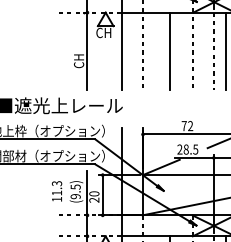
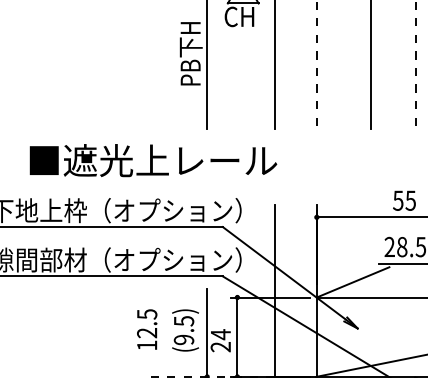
text: (79, 51) -> (191, 53), CH -> PB下H
text: (187, 126) -> (404, 201), 72 -> 55
text: (56, 188) -> (146, 323), 11.3 -> 12.5
text: (94, 193) -> (221, 333), 20 -> 24

